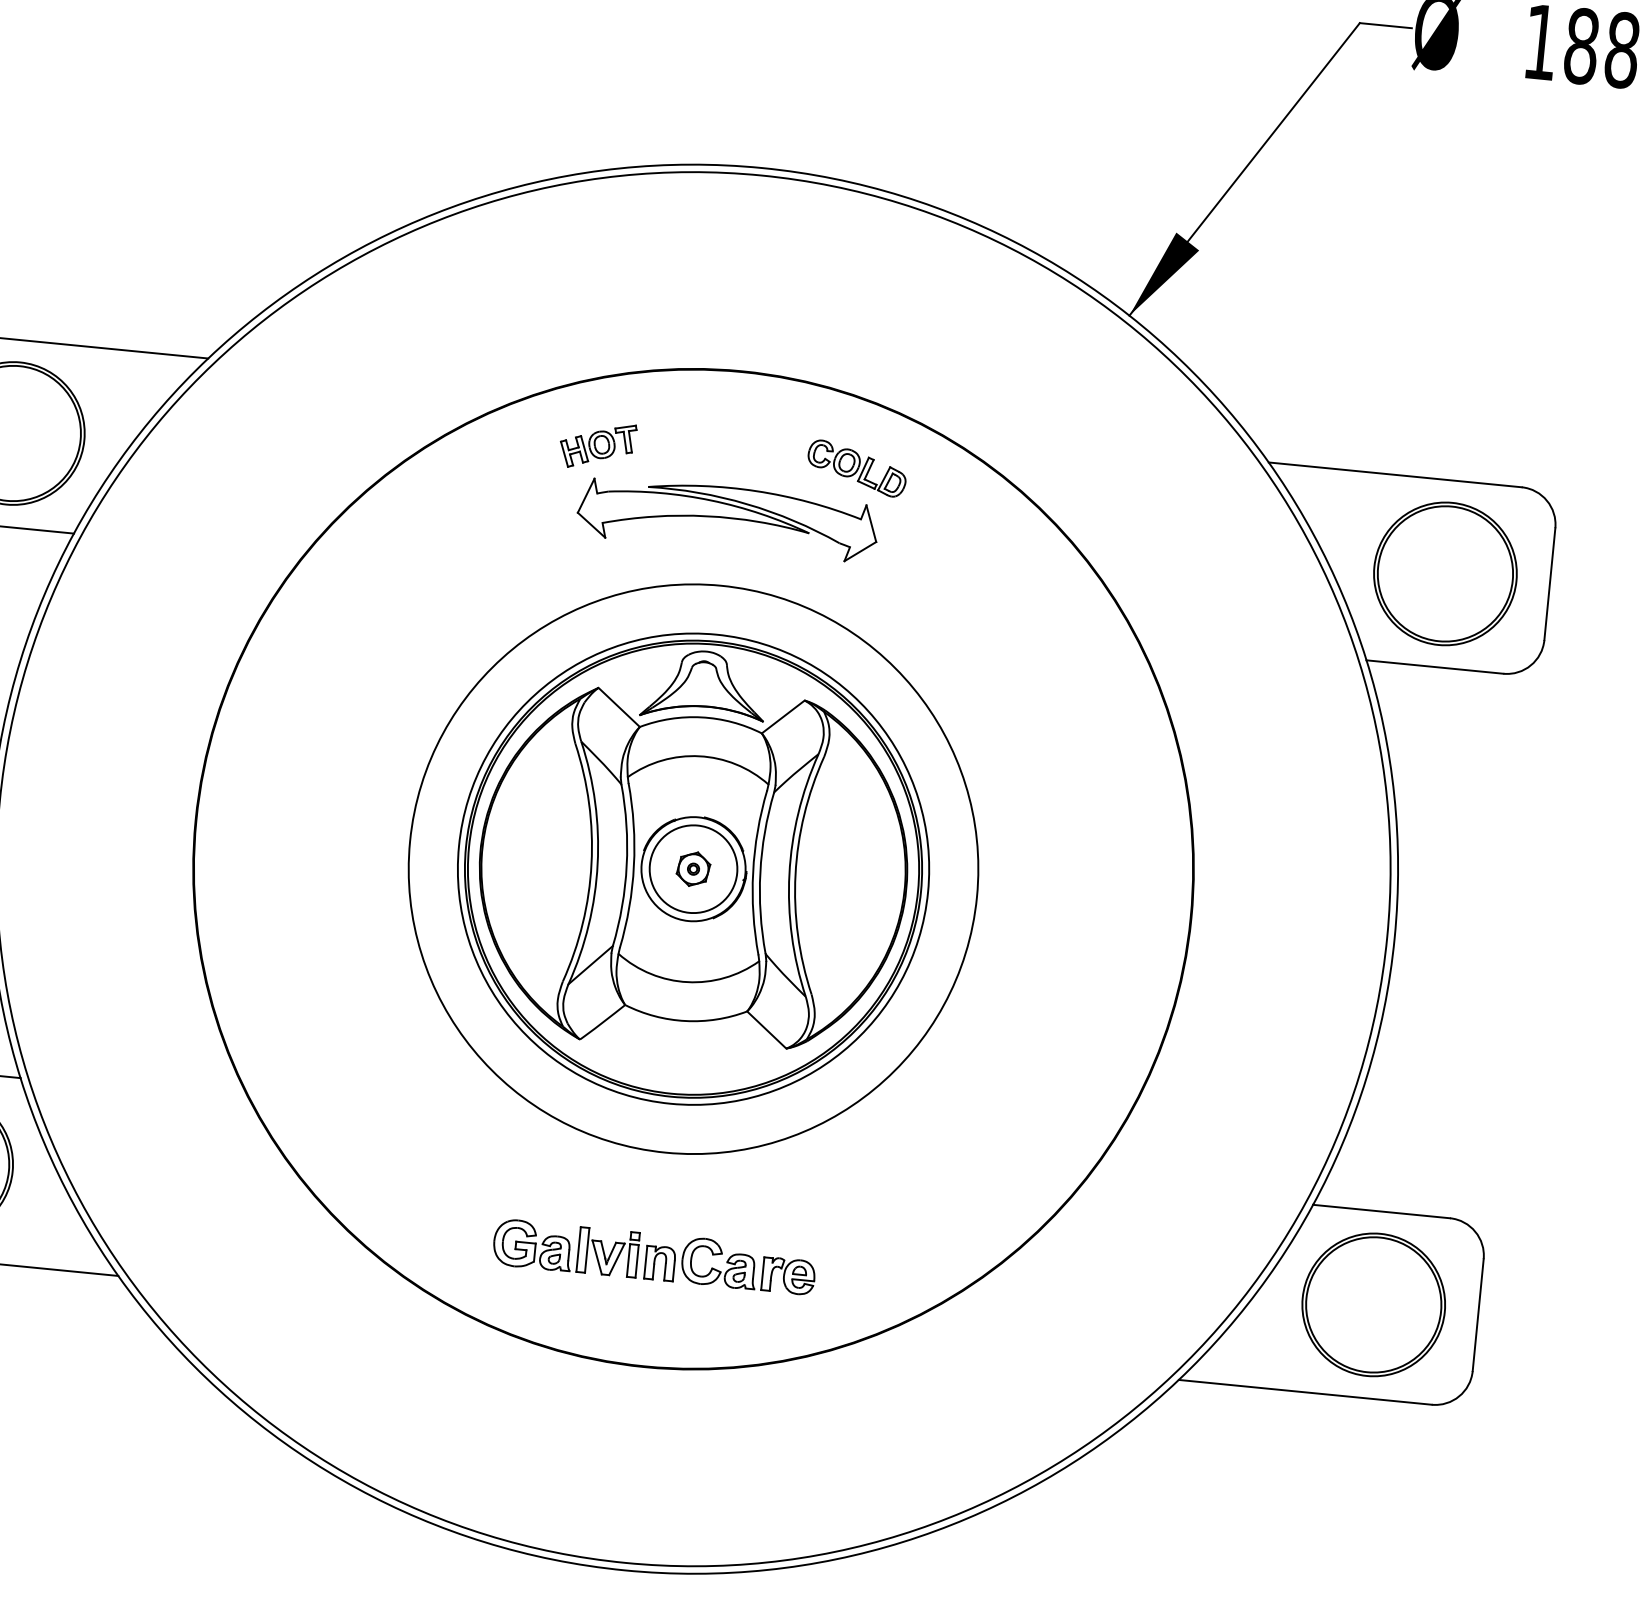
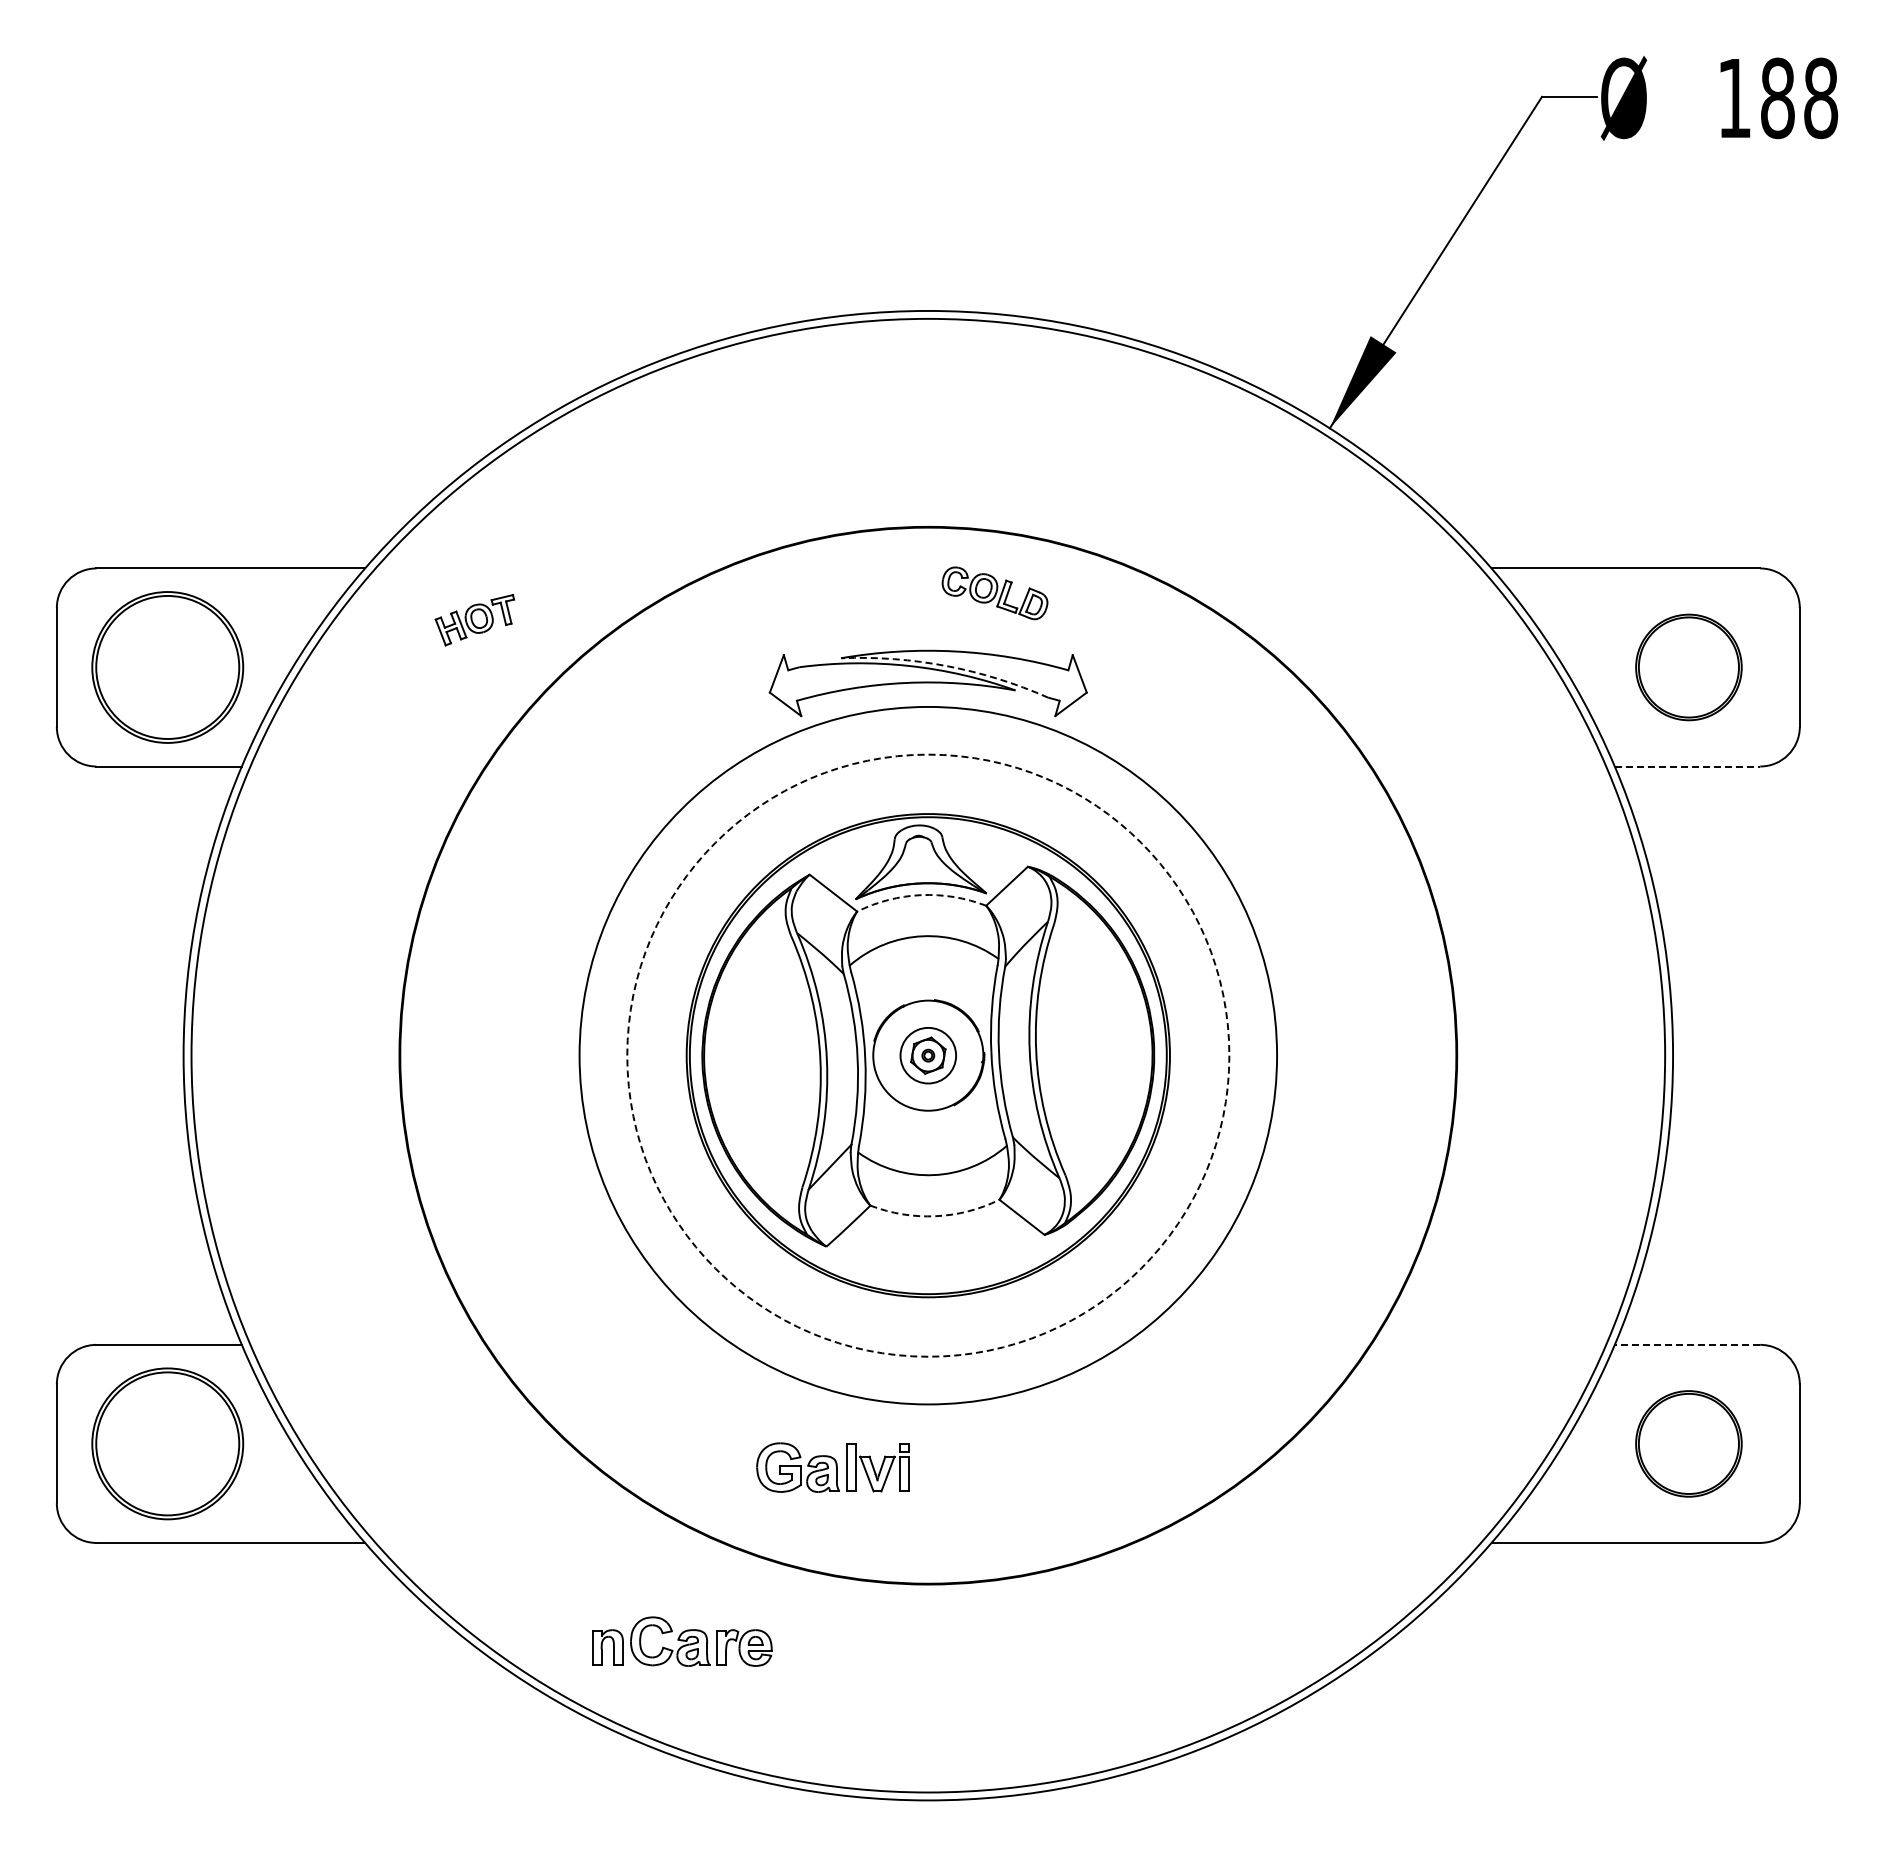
part: (597, 446) -> (474, 620), moved
part: (856, 468) -> (994, 593), moved
arc: (746, 504) -> (946, 666), solid -> dashed
part: (1445, 573) -> (1688, 667), size x0.7
line: (1434, 667) -> (1687, 766), solid -> dashed
arc: (701, 717) -> (921, 895), solid -> dashed
circle: (692, 868) -> (927, 1055), size x0.6
circle: (693, 869) -> (928, 1055), size x1.4
circle: (693, 869) -> (928, 1055), solid -> dashed
arc: (685, 1021) -> (935, 1216), solid -> dashed
line: (1381, 1211) -> (1687, 1344), solid -> dashed
part: (730, 1264) -> (682, 1641), moved
part: (1373, 1304) -> (1688, 1443), size x0.7

